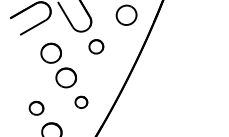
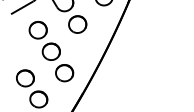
part: (96, 46) -> (77, 24), size x1.43
part: (81, 102) -> (64, 73), size x1.67
part: (36, 108) -> (25, 78), size x1.43

